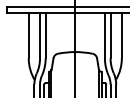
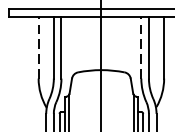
line: (28, 35) -> (38, 47), solid -> dashed
line: (104, 35) -> (140, 47), solid -> dashed

